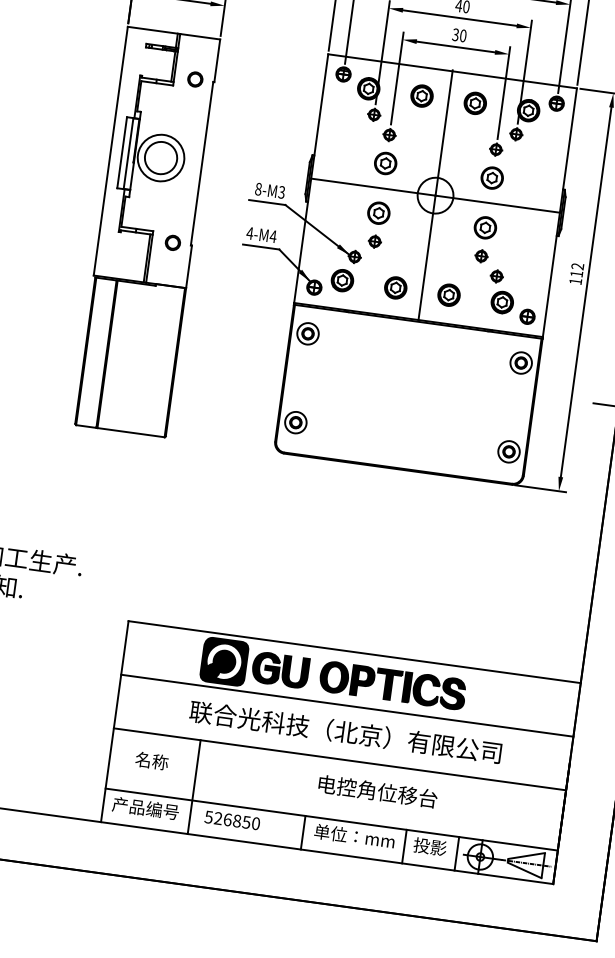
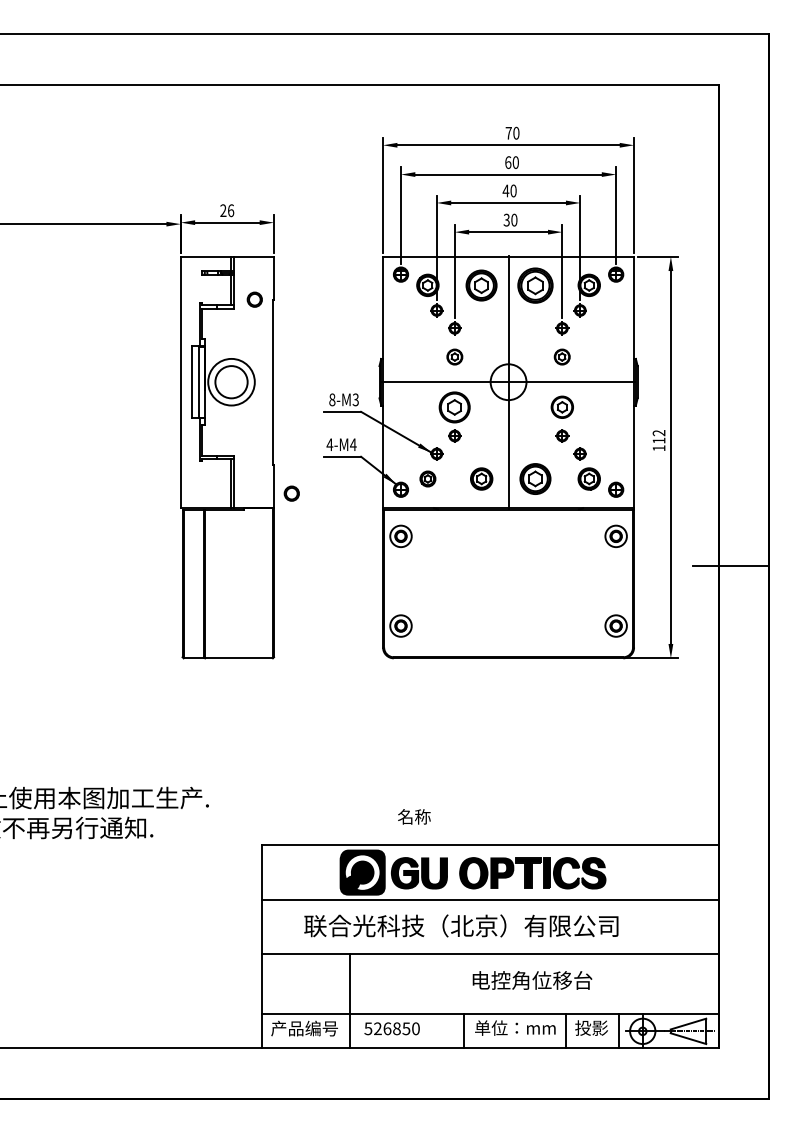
part: (421, 95) -> (481, 284), size x1.4
part: (475, 102) -> (535, 284), size x1.6
part: (385, 162) -> (454, 356), size x0.7
part: (491, 177) -> (561, 356), size x0.7
part: (378, 212) -> (454, 406), size x1.4
circle: (172, 242) -> (291, 493), moved
part: (342, 280) -> (427, 478), size x0.7
part: (449, 294) -> (535, 478), size x1.4
text: (345, 731) -> (461, 925), moved
text: (152, 760) -> (414, 816), moved

